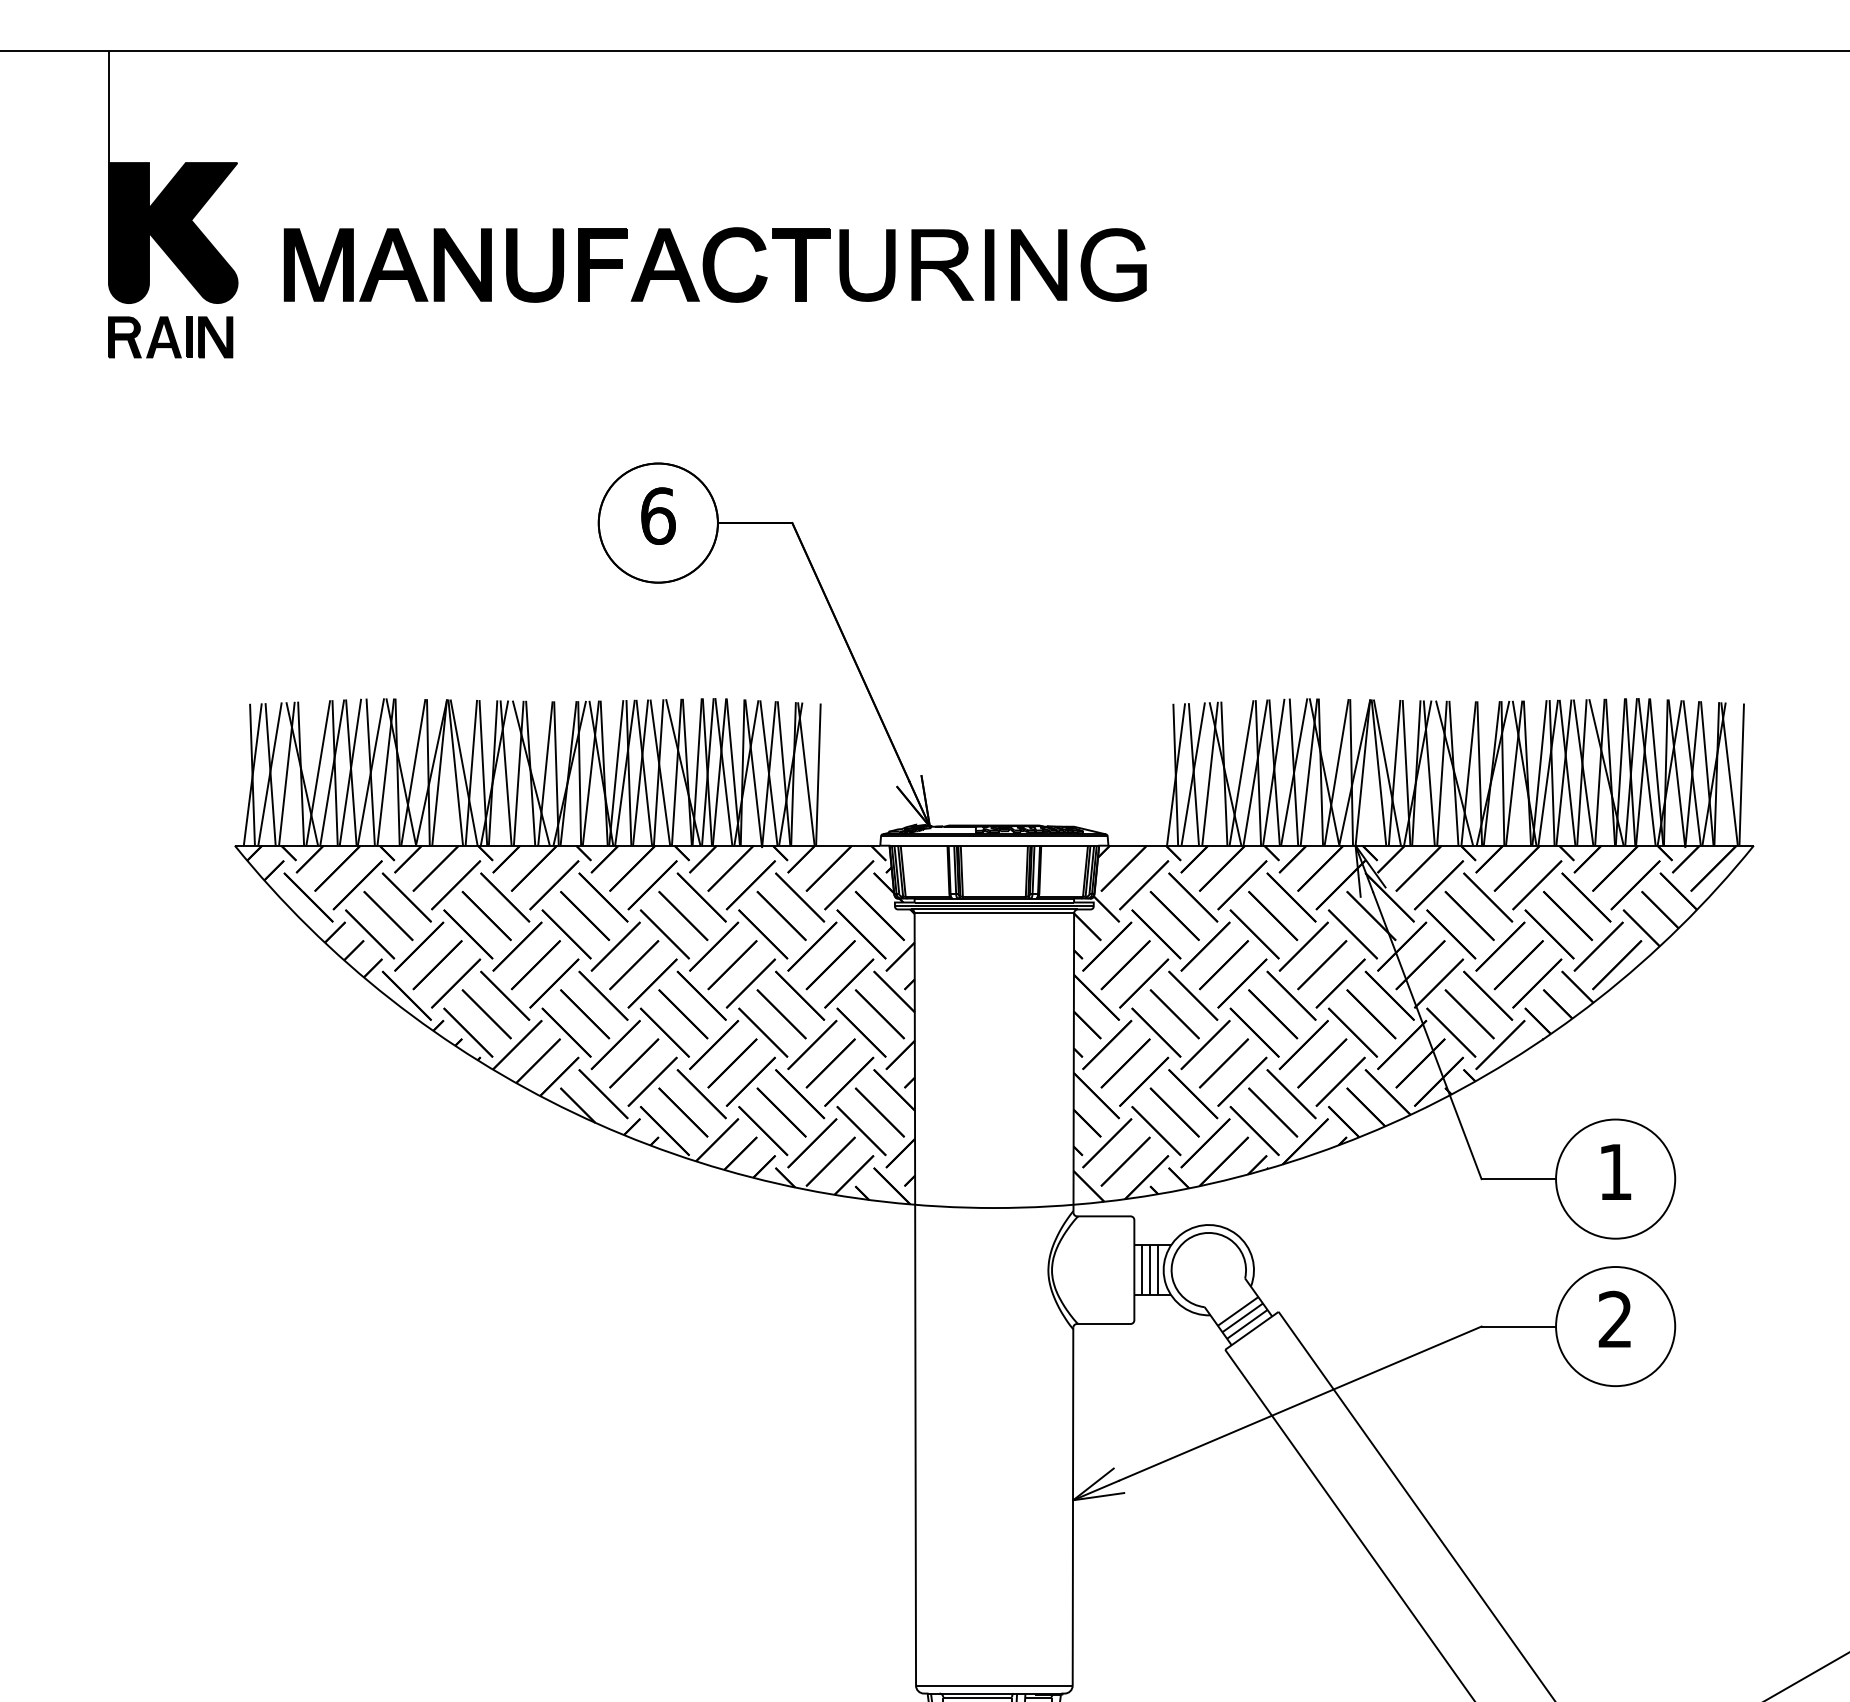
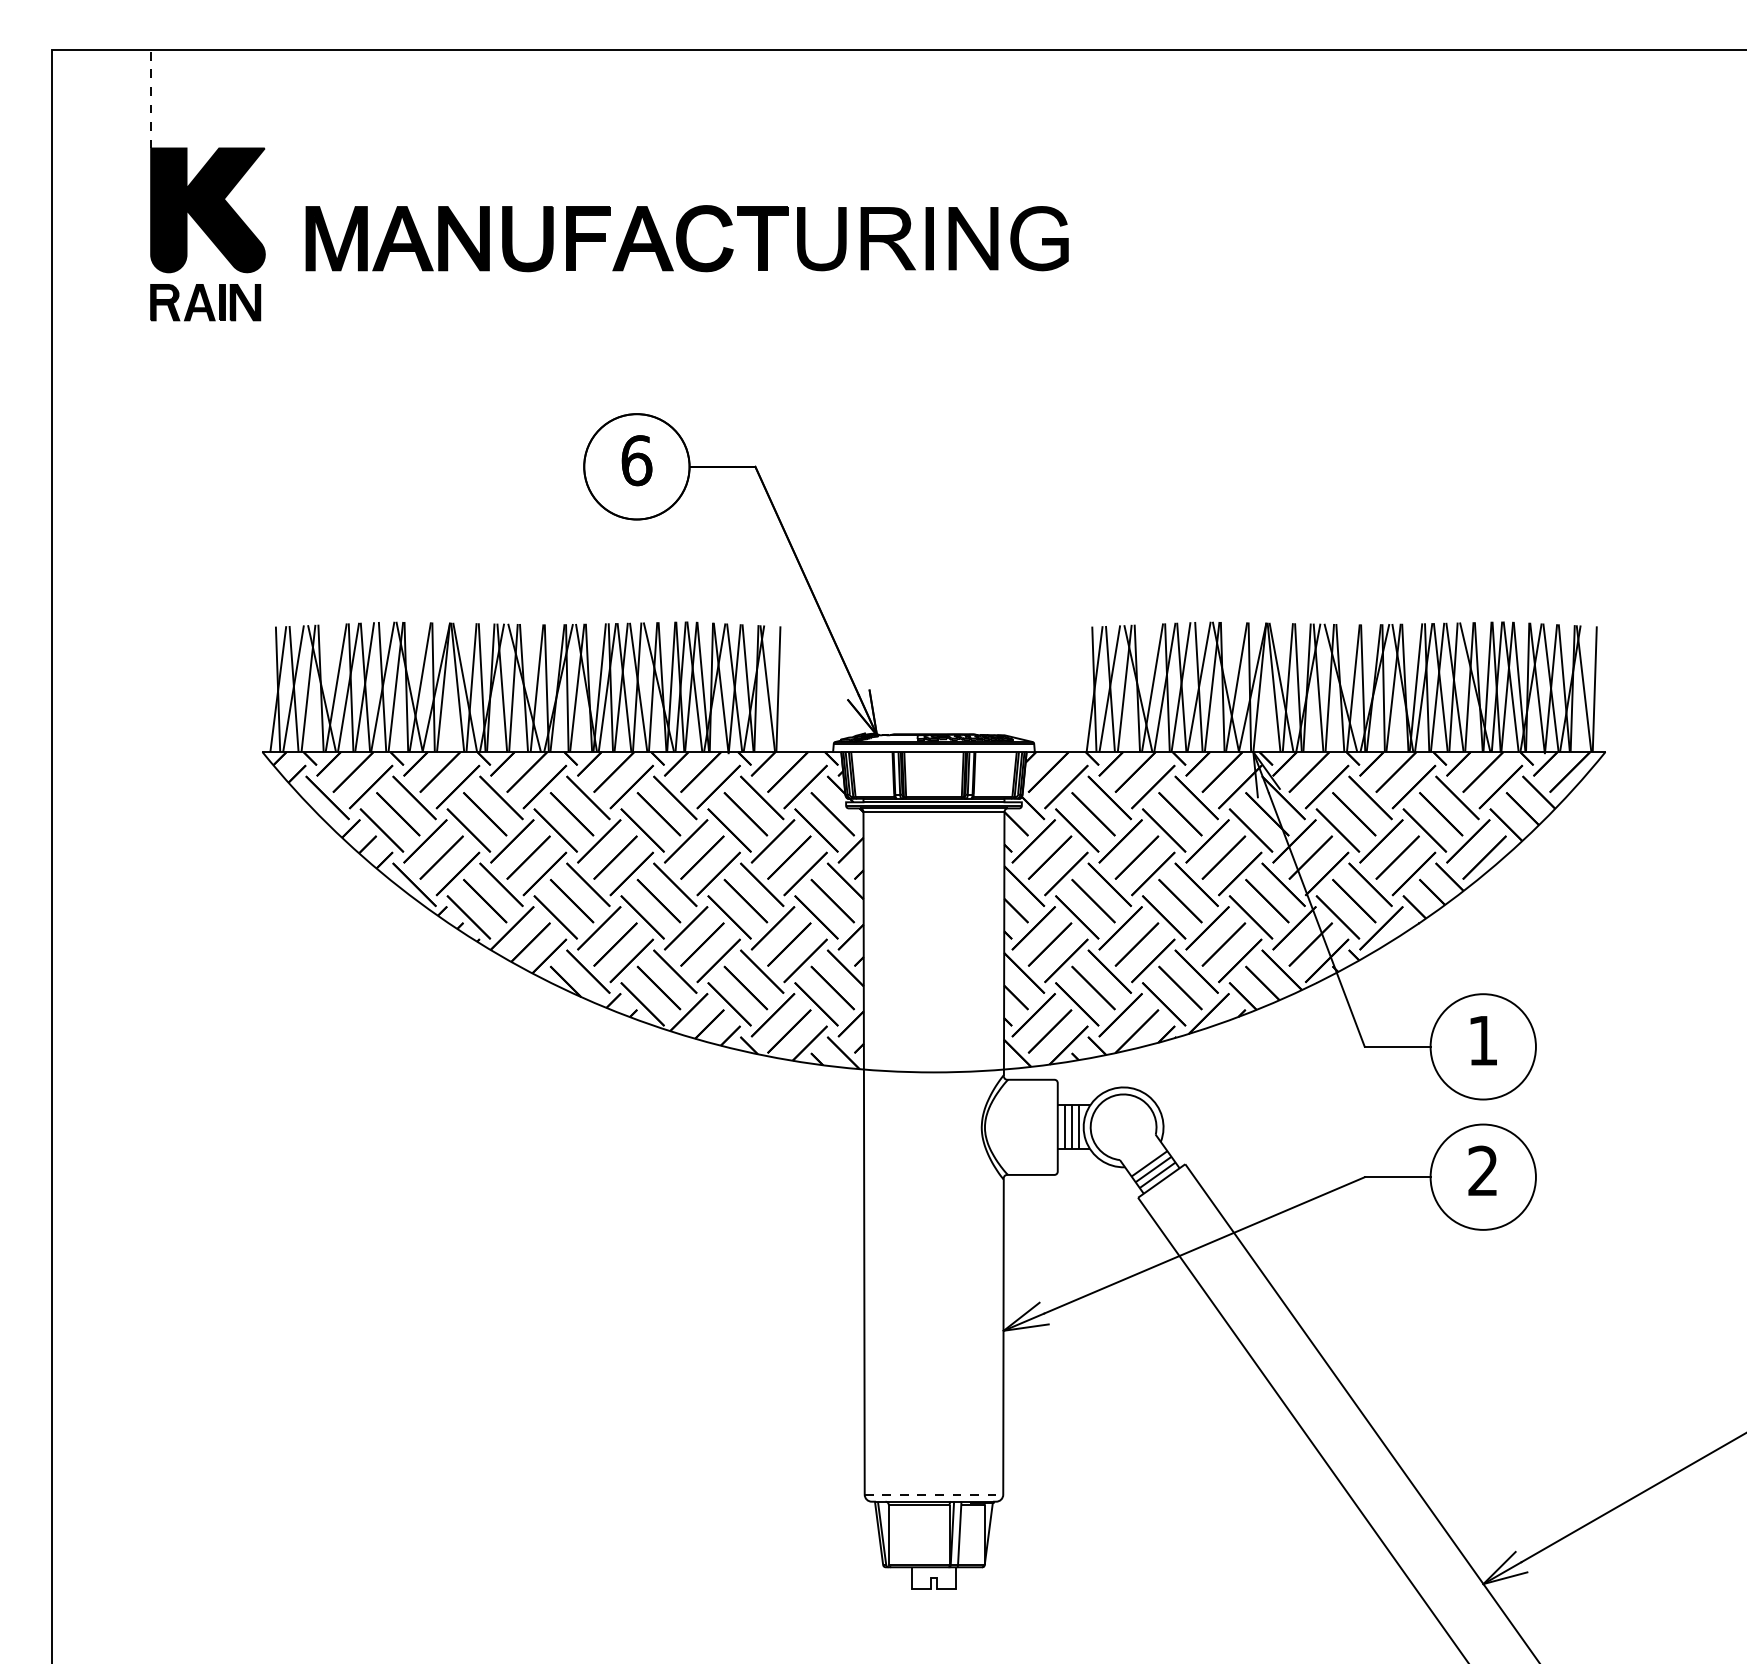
line: (109, 106) -> (151, 98), solid -> dashed
line: (994, 1685) -> (934, 1494), solid -> dashed

